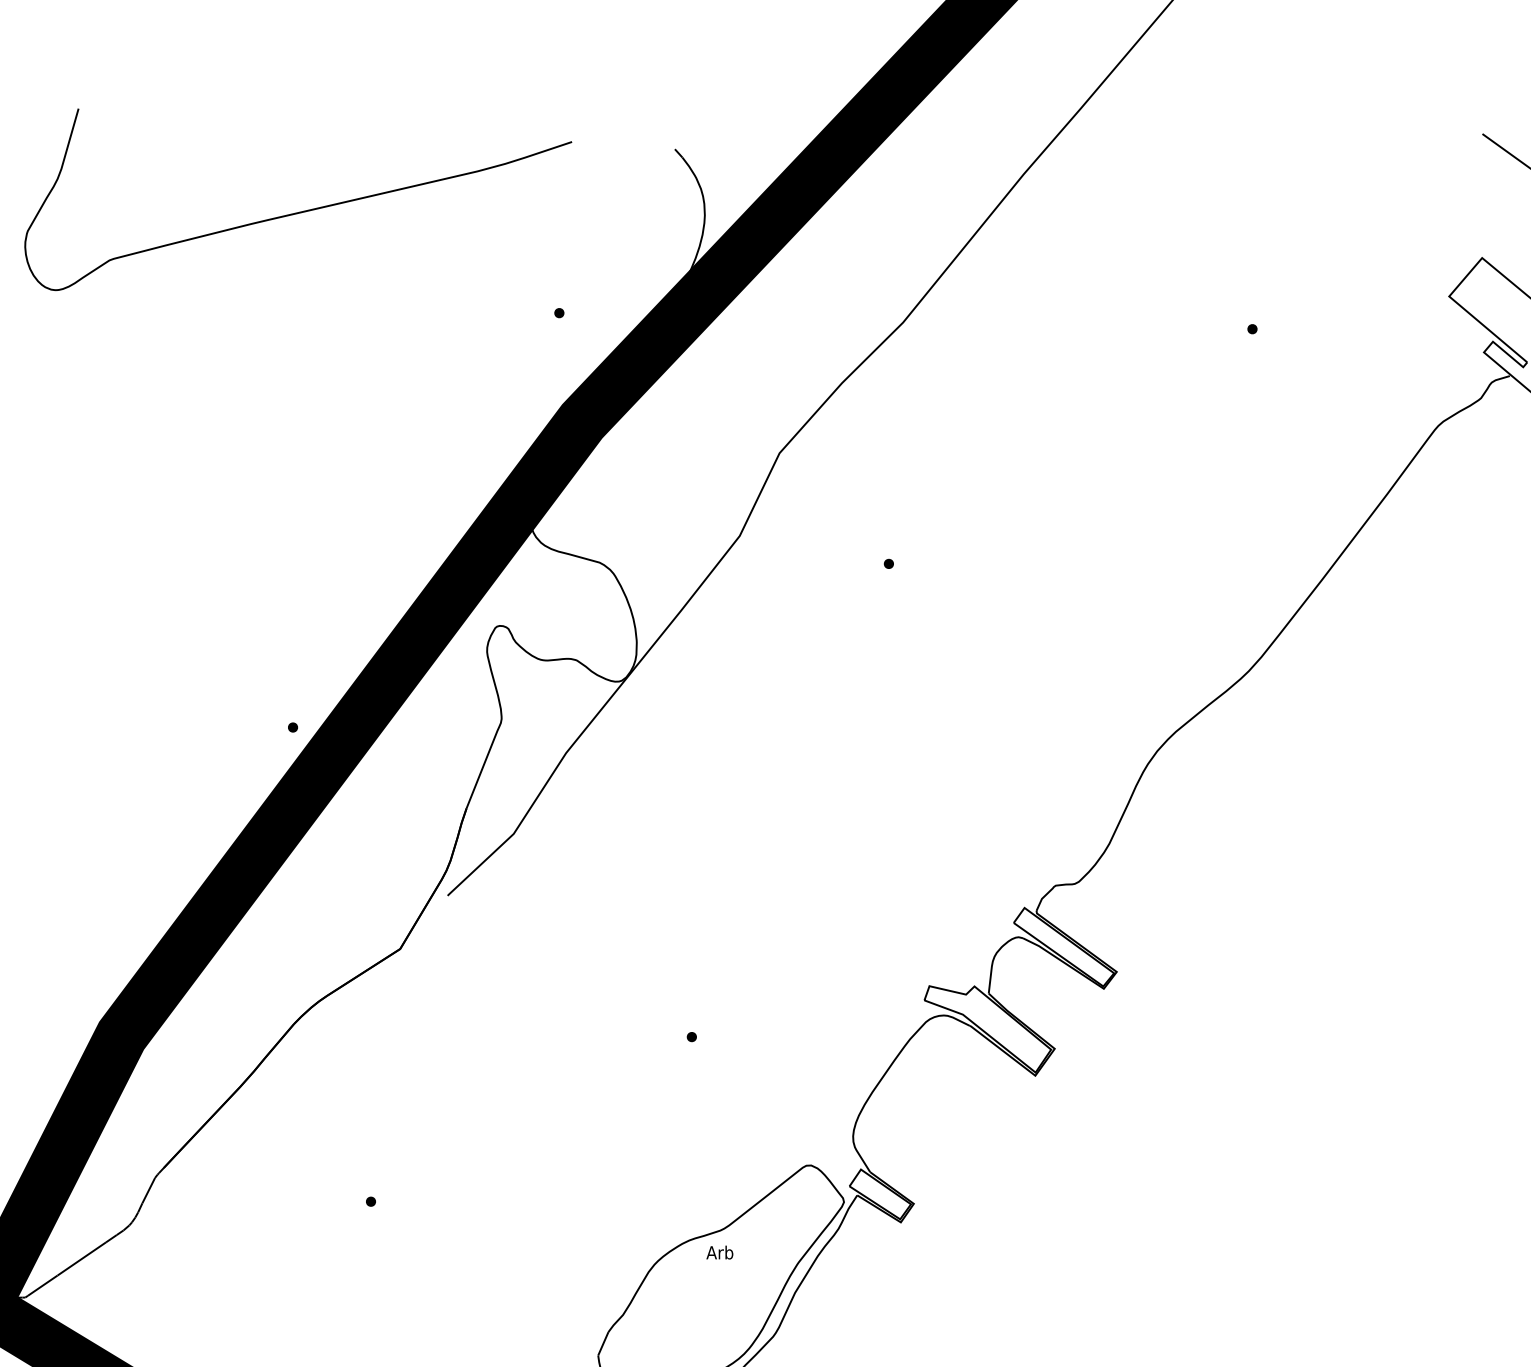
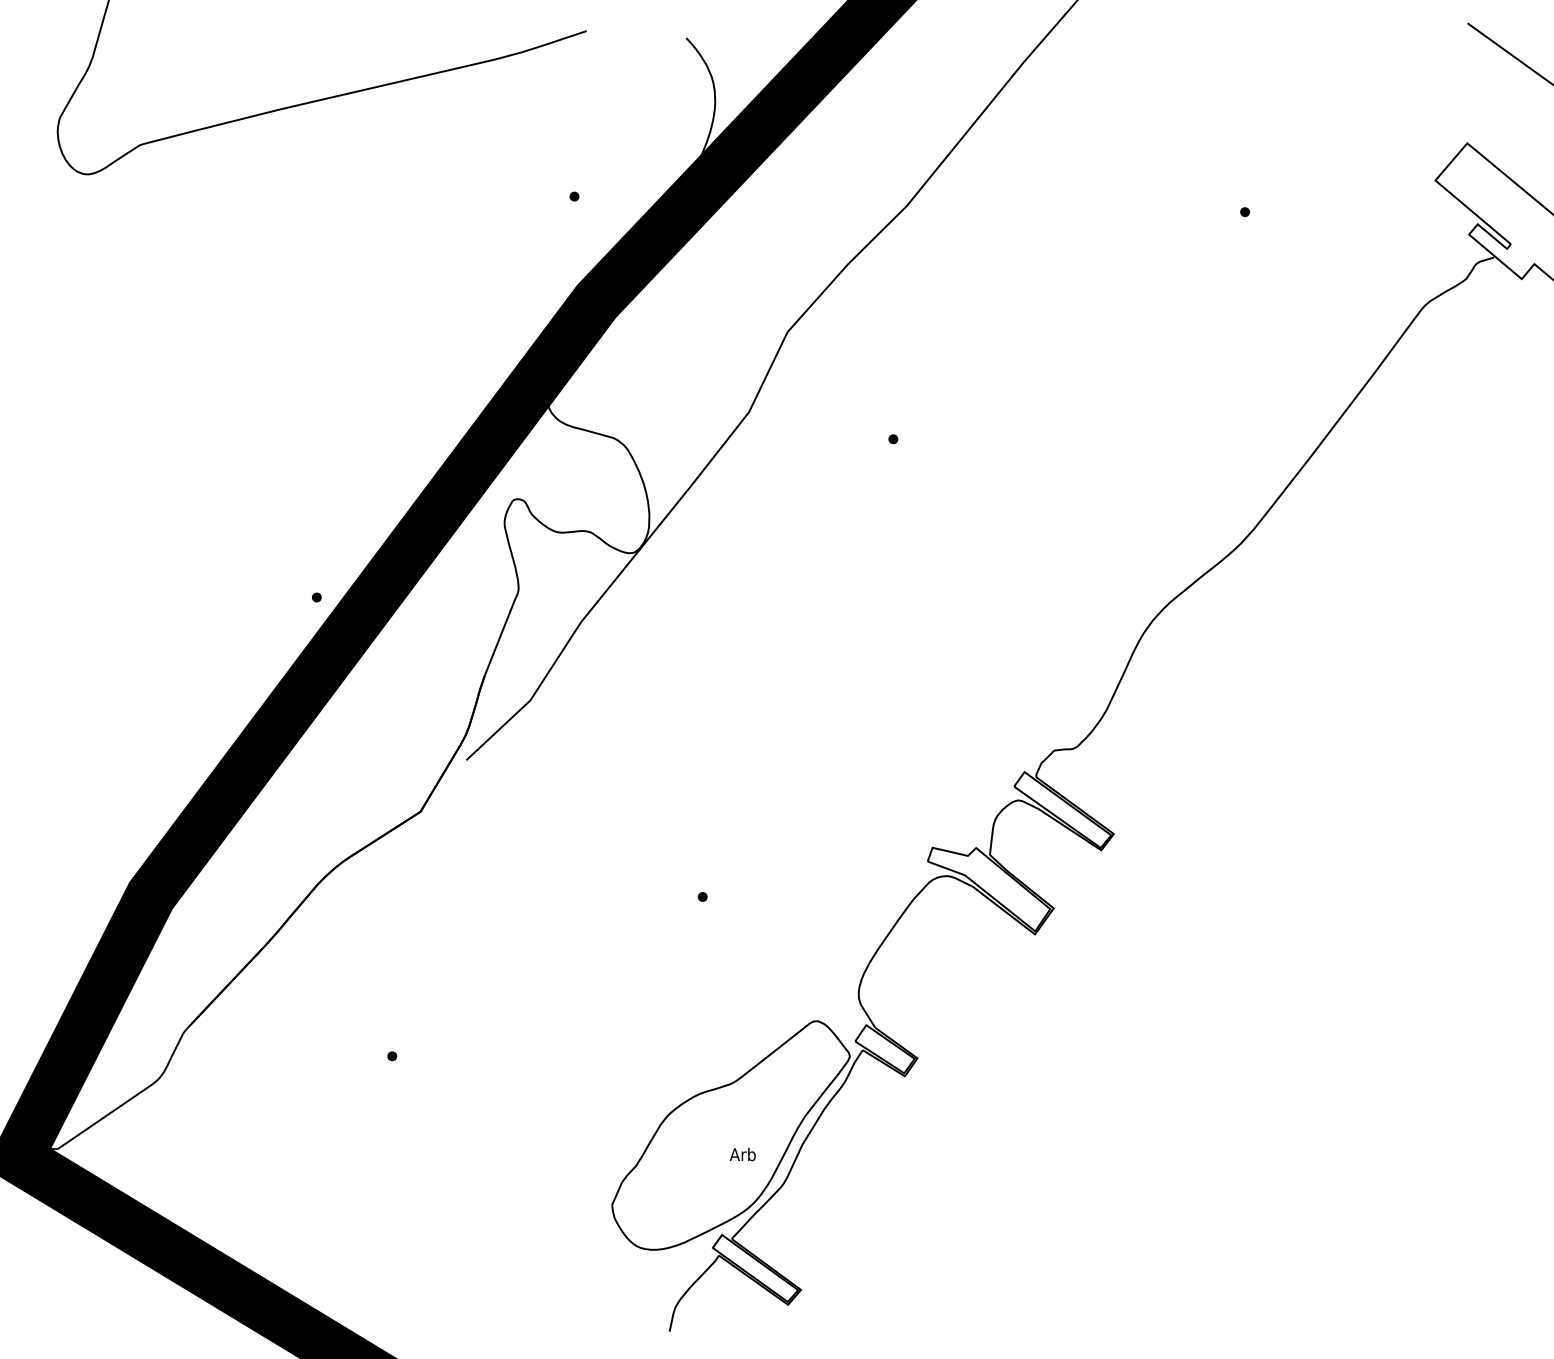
text: (719, 1252) -> (742, 1154), moved

